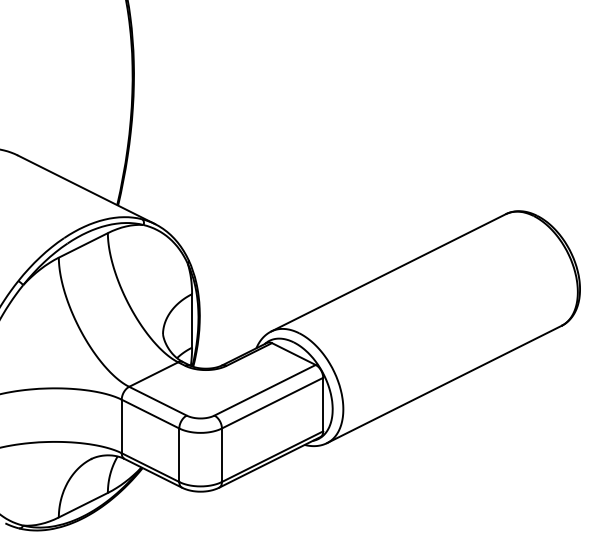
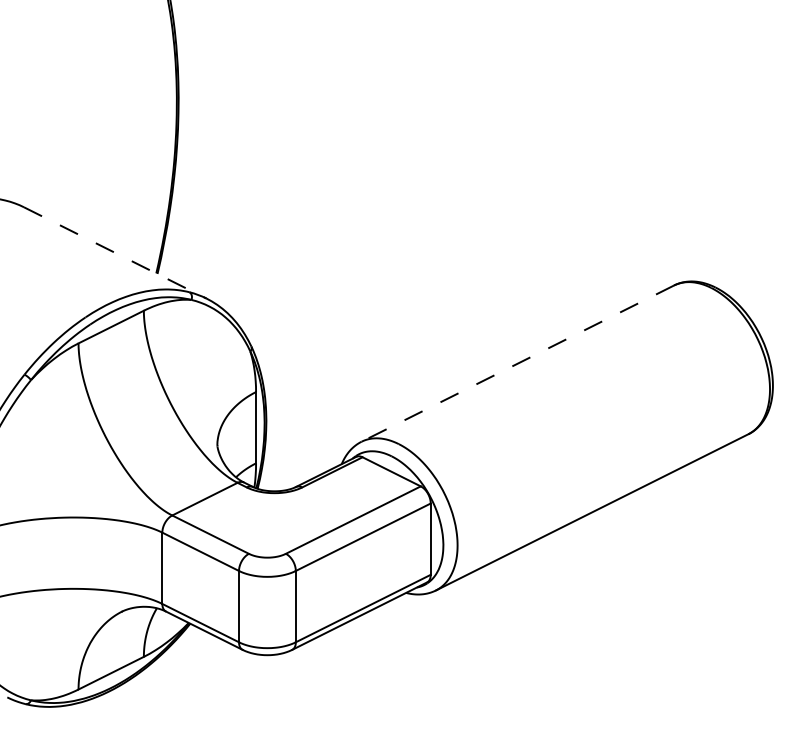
line: (86, 189) -> (115, 252), solid -> dashed
line: (388, 273) -> (517, 364), solid -> dashed

